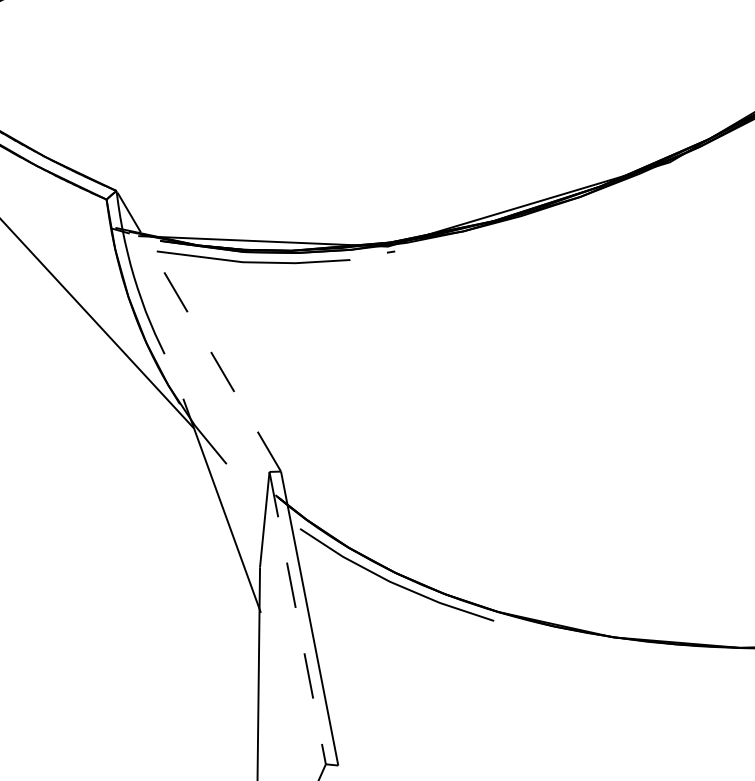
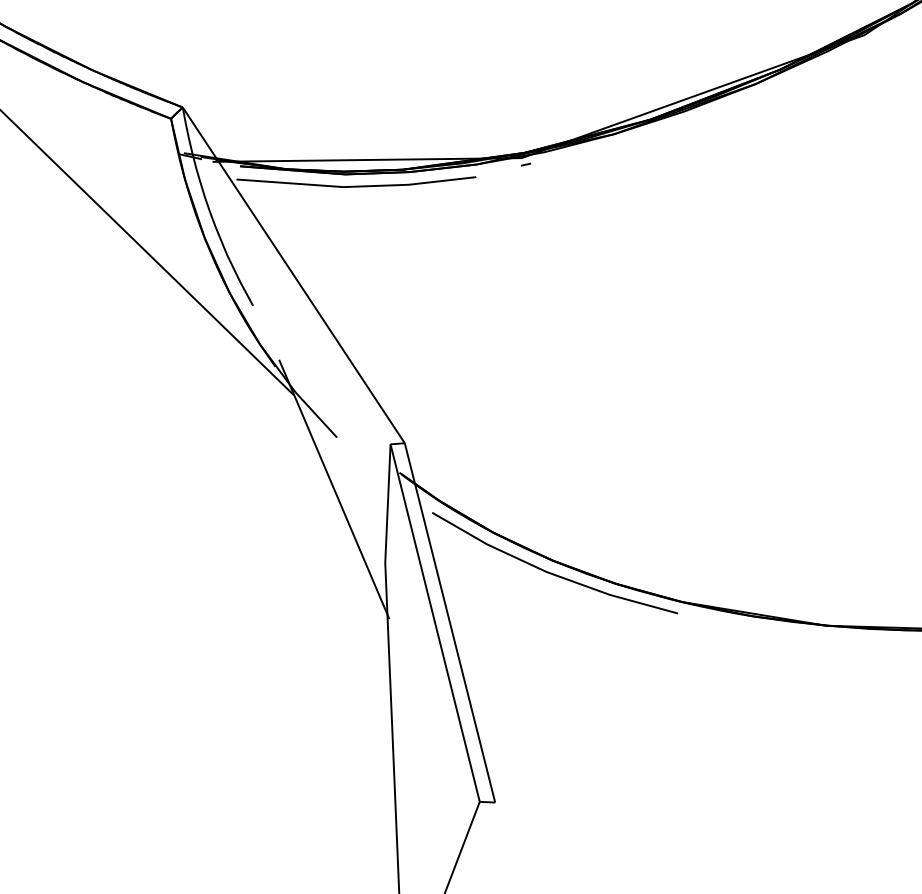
line: (198, 330) -> (293, 274), dashed -> solid
line: (297, 618) -> (434, 623), dashed -> solid

